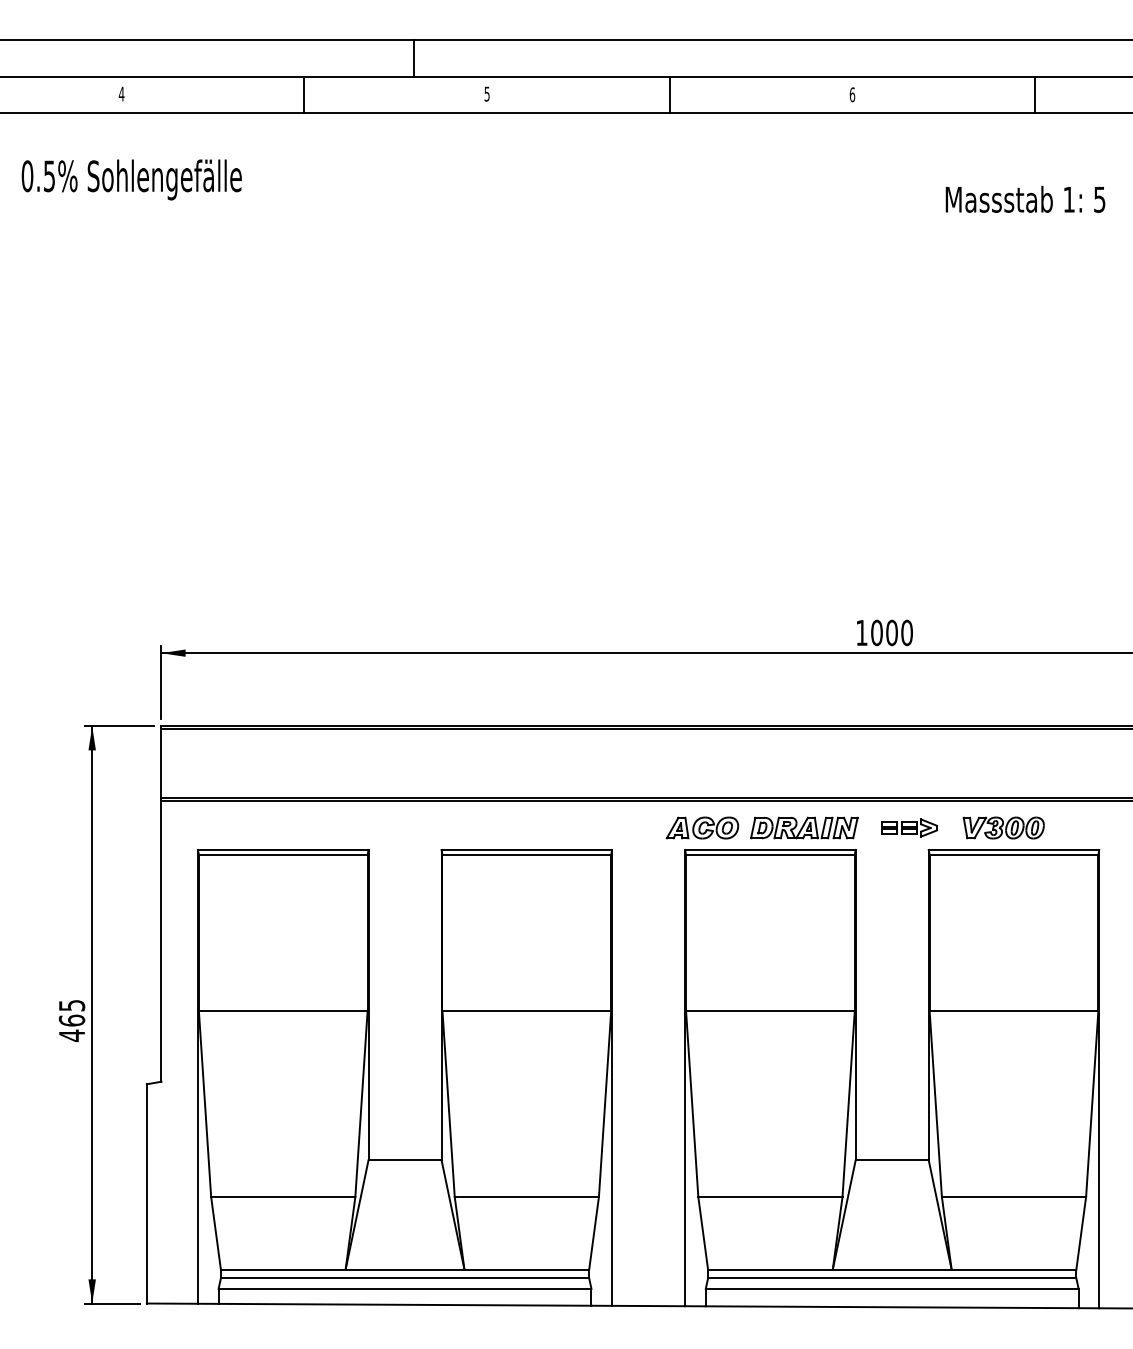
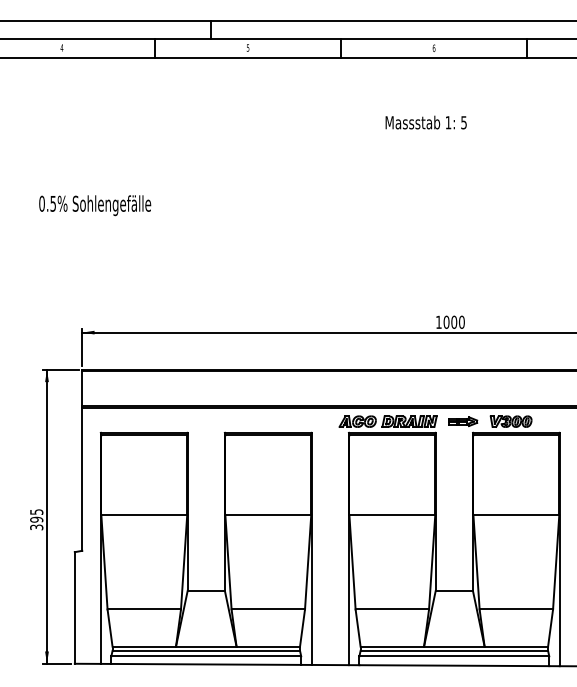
text: (132, 179) -> (95, 205), moved
text: (1024, 199) -> (425, 122), moved
text: (71, 1028) -> (36, 523), 465 -> 395

